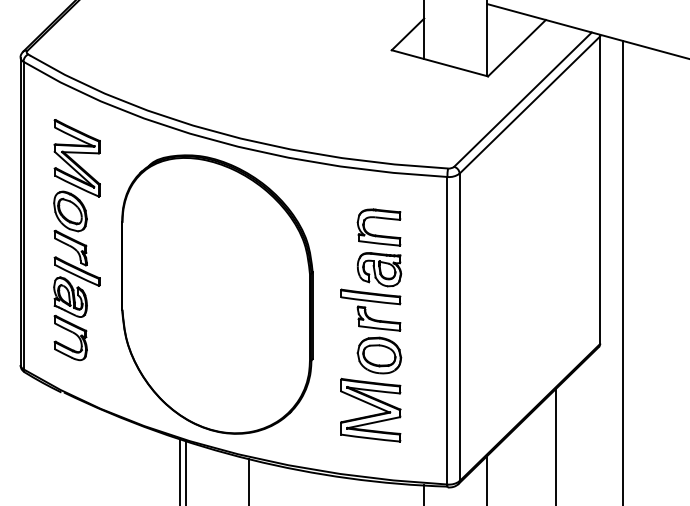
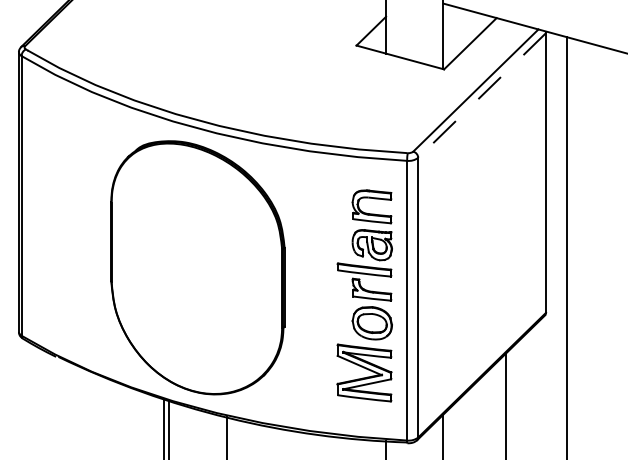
line: (529, 105) -> (481, 95), solid -> dashed
part: (77, 240) -> (70, 218), removed
part: (370, 325) -> (364, 295), moved

